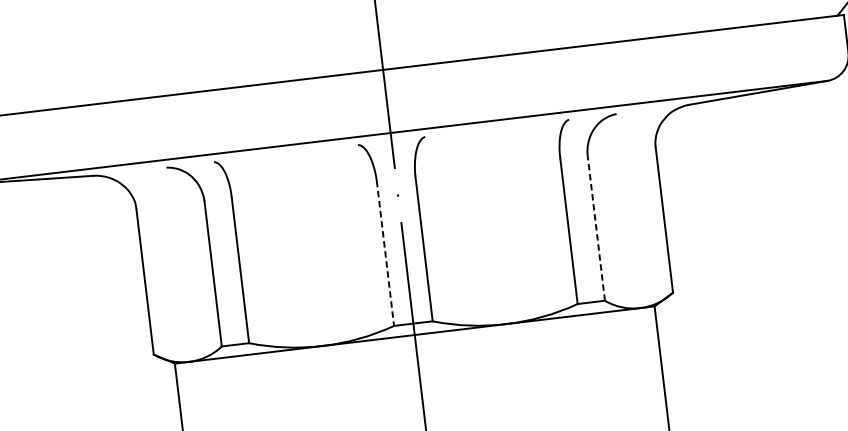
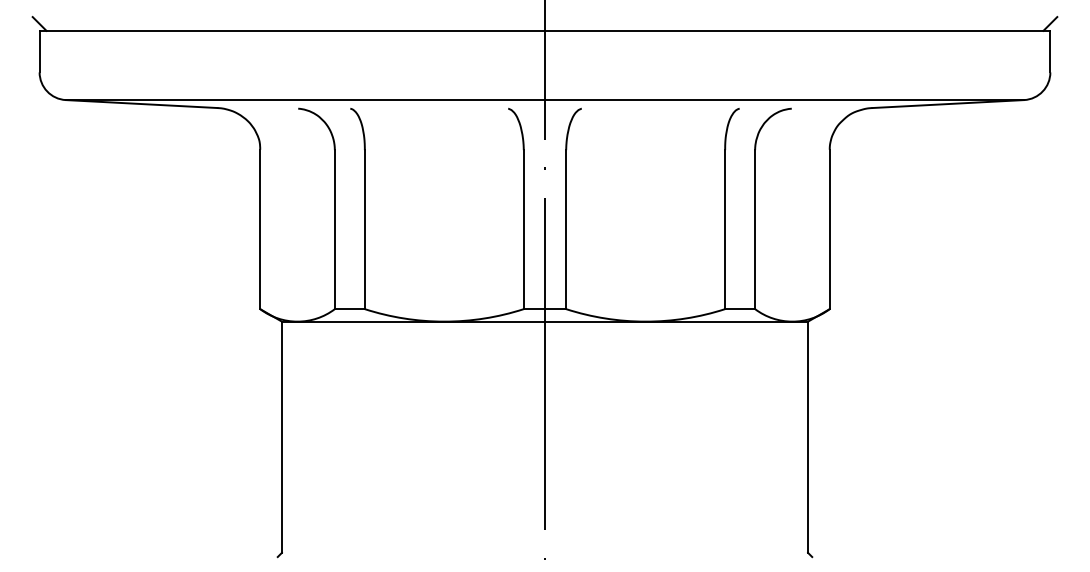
line: (596, 228) -> (755, 229), dashed -> solid
line: (385, 254) -> (523, 230), dashed -> solid

